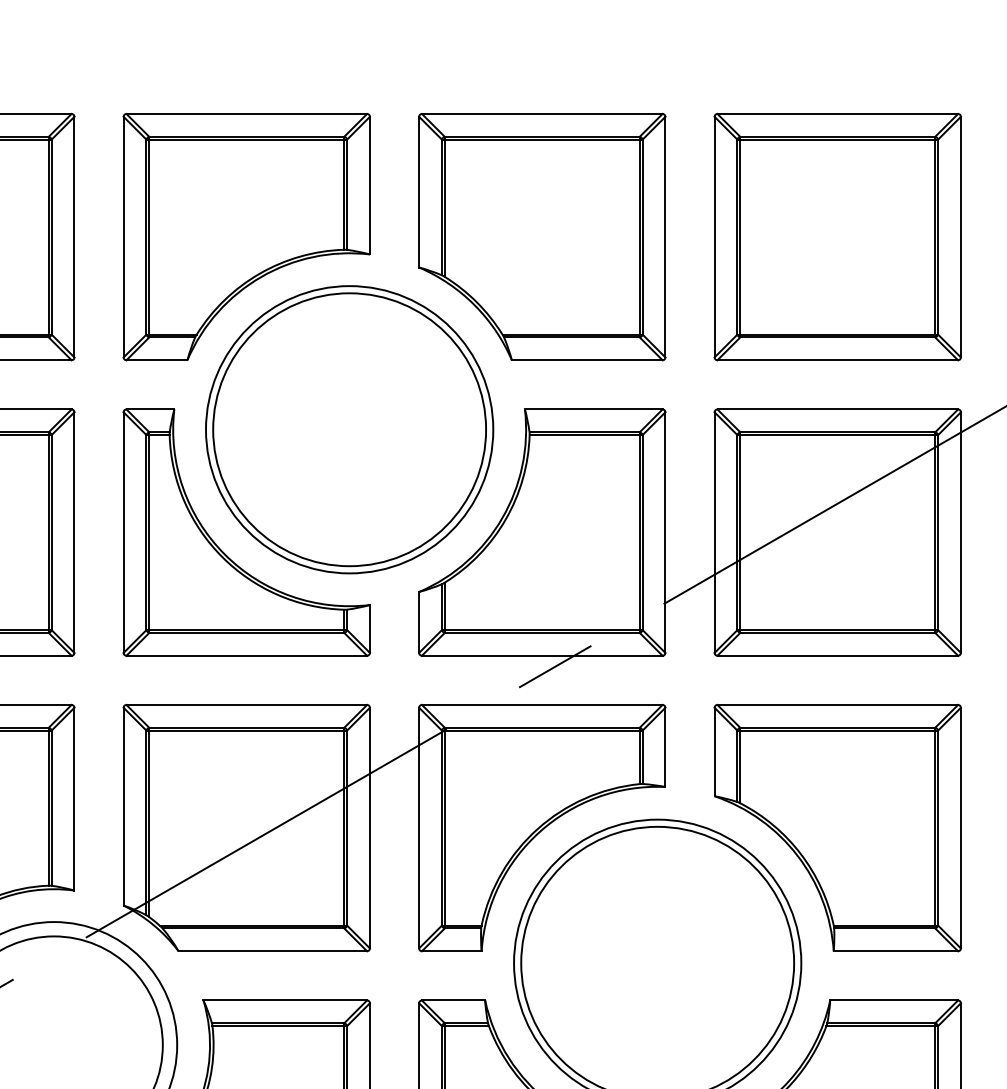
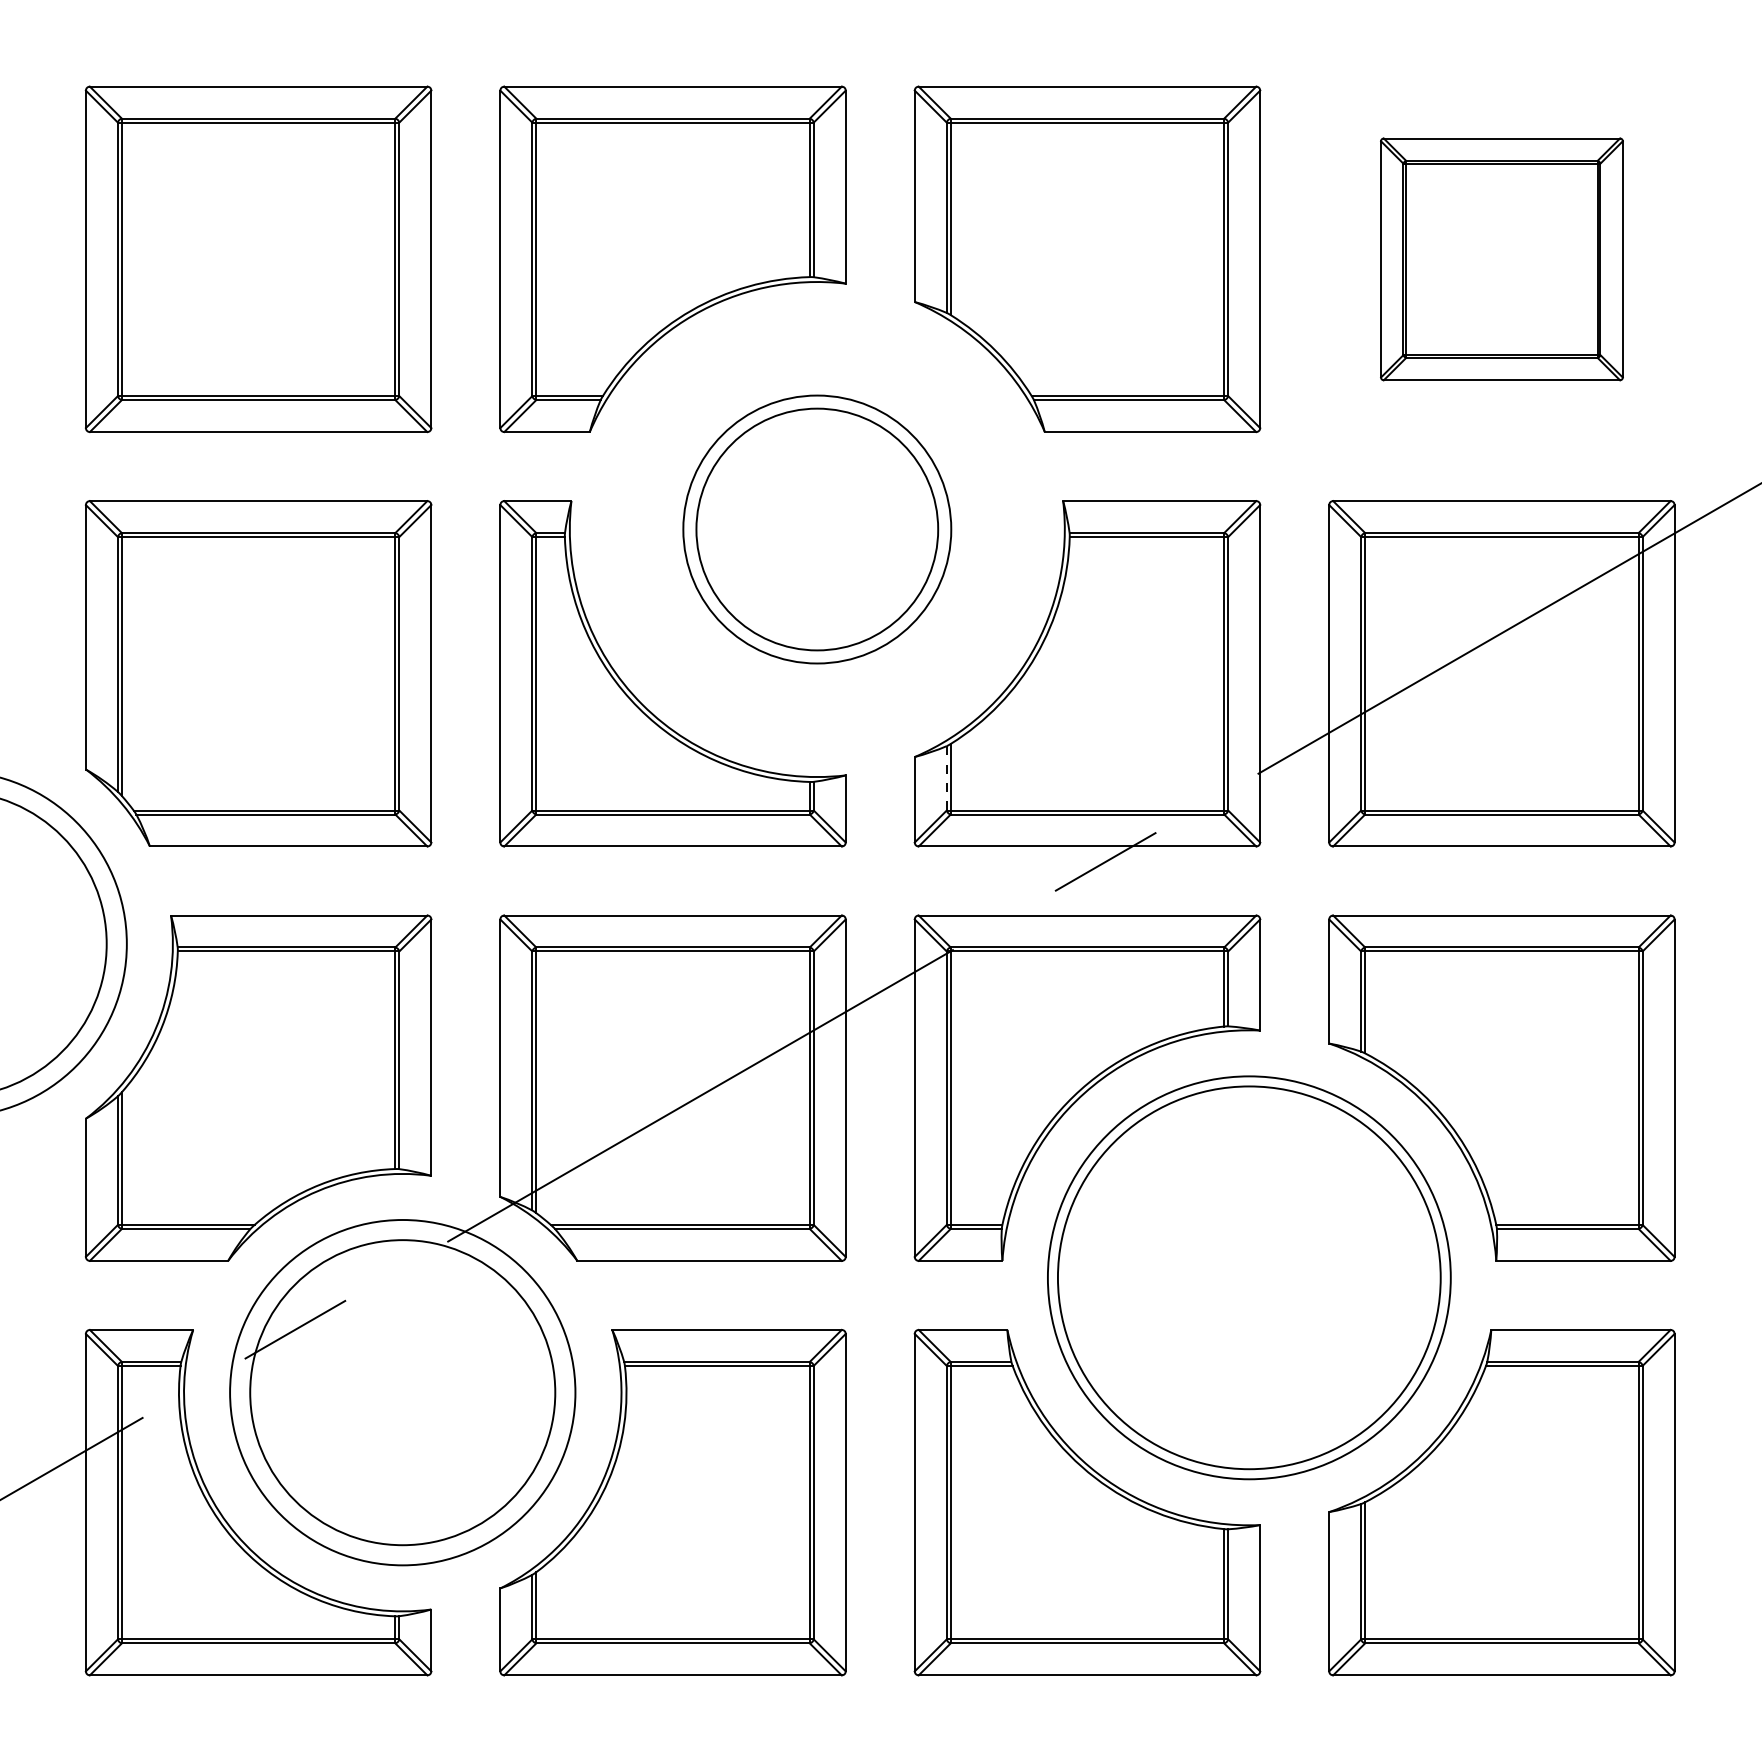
part: (837, 237) -> (1501, 259), size x0.7
circle: (349, 429) -> (816, 529), size x0.6
circle: (349, 429) -> (816, 529), size x0.7
line: (441, 606) -> (946, 777), solid -> dashed

